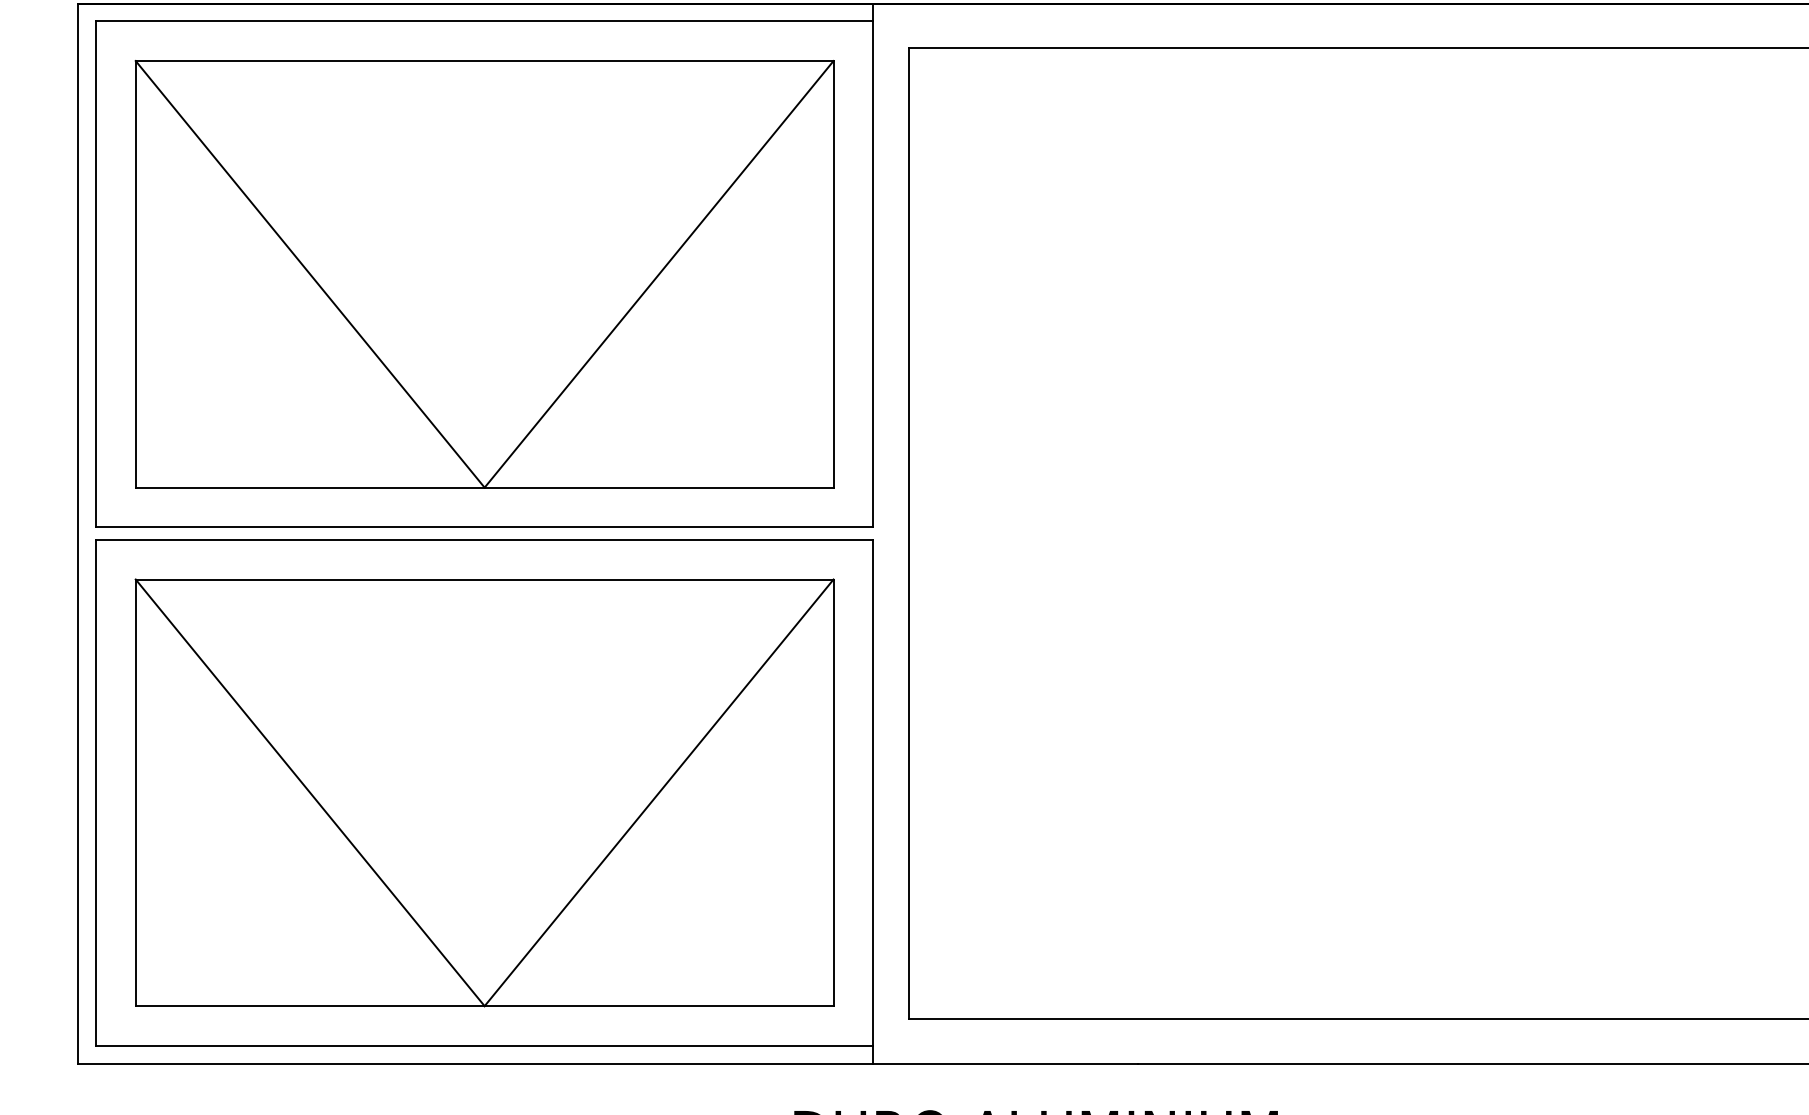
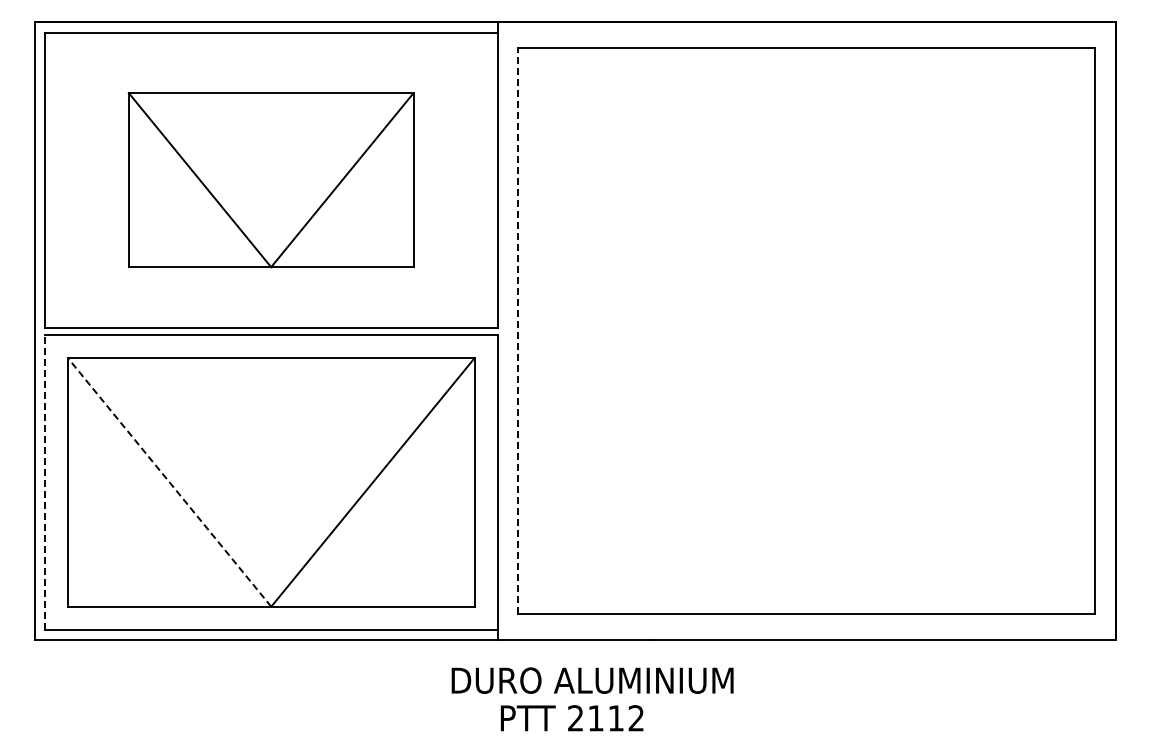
part: (483, 273) -> (270, 179), size x0.7
line: (908, 532) -> (518, 330), solid -> dashed
line: (95, 791) -> (44, 481), solid -> dashed
line: (309, 792) -> (169, 482), solid -> dashed

